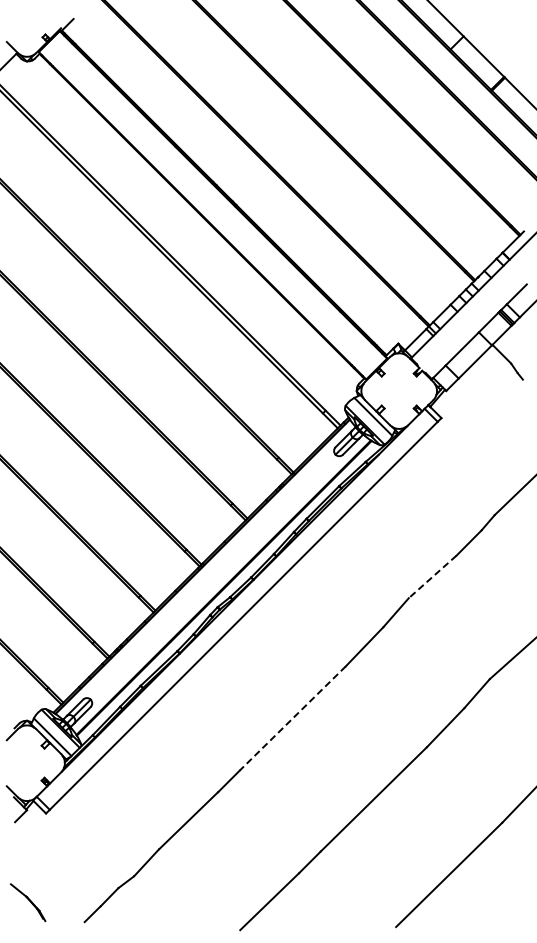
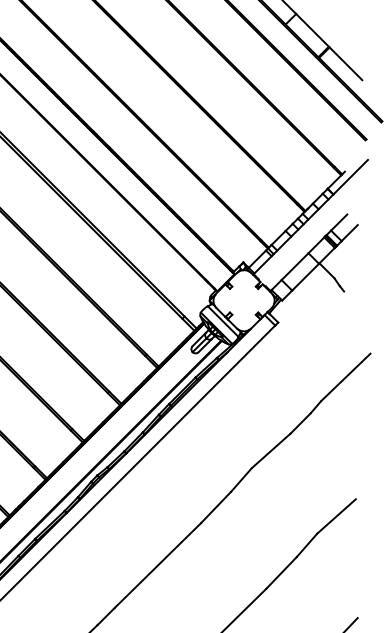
line: (432, 576) -> (271, 450), dashed -> solid
line: (292, 718) -> (157, 565), dashed -> solid

